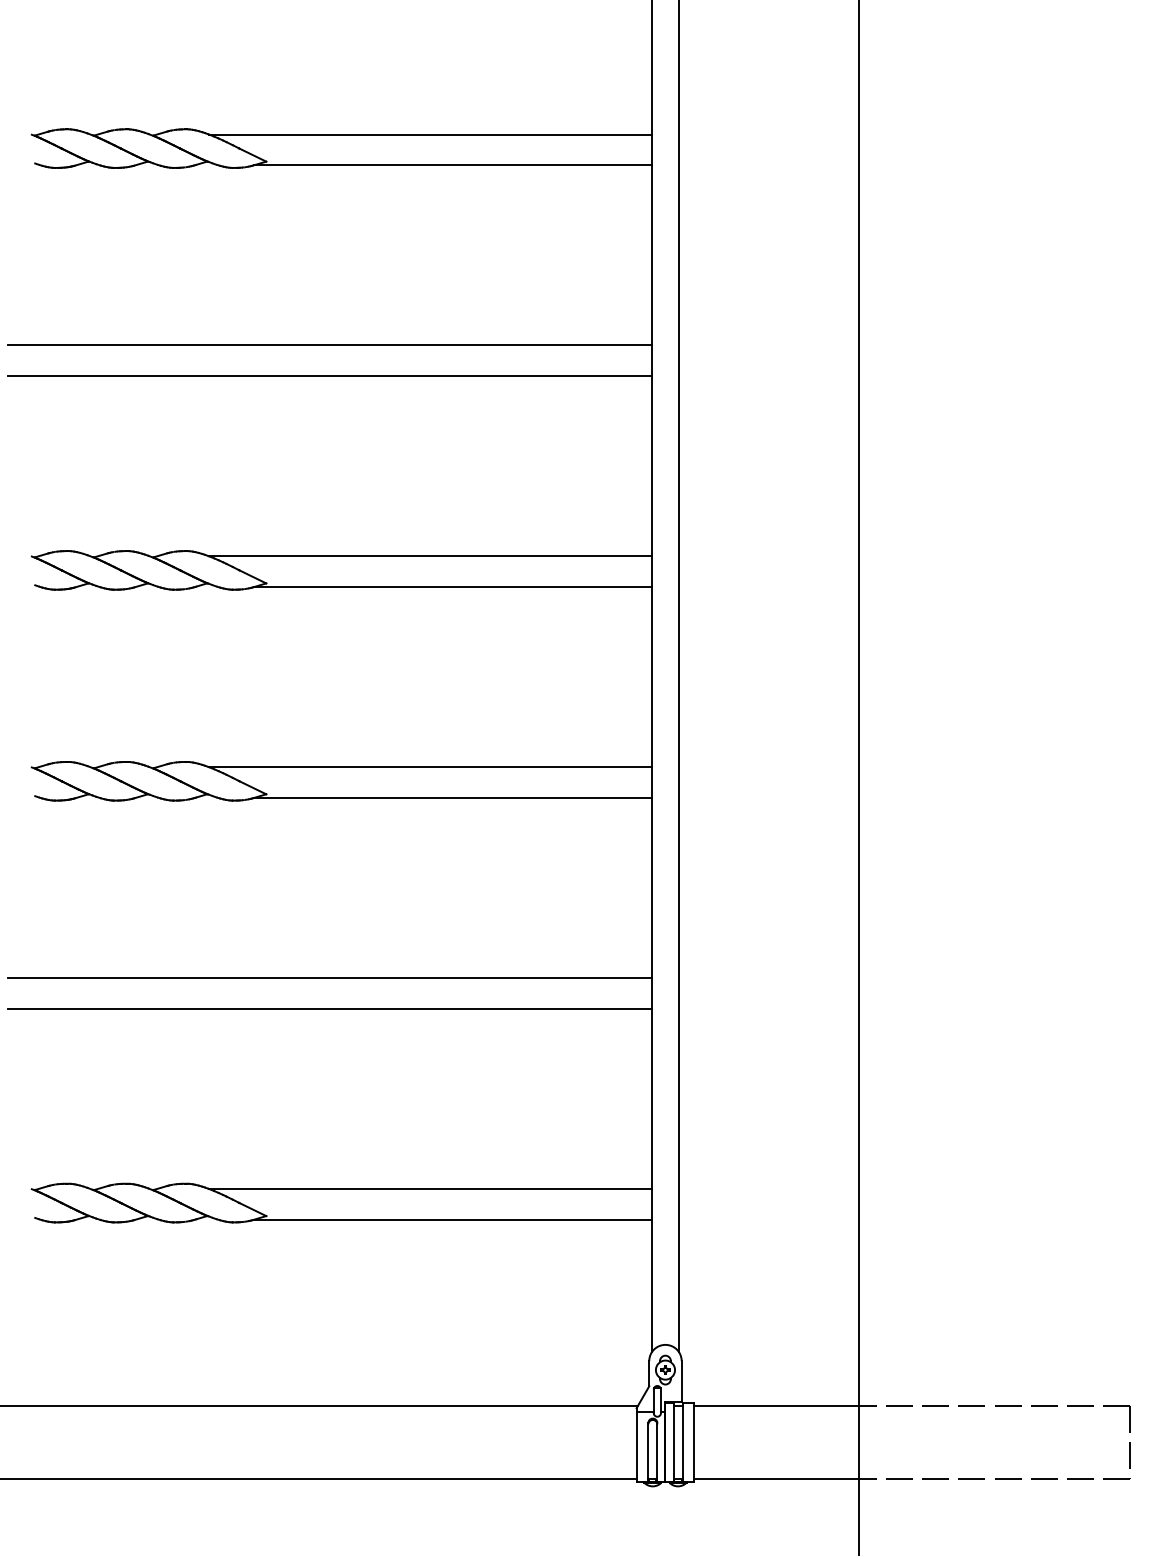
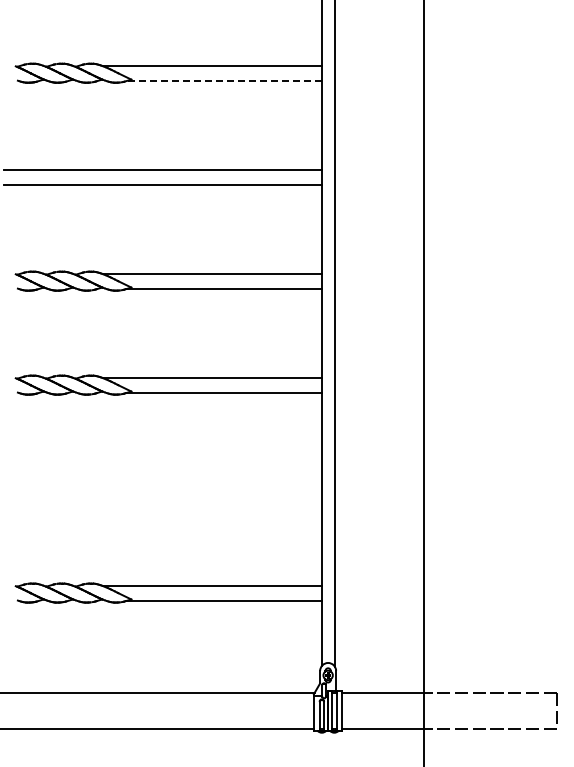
line: (453, 165) -> (223, 81), solid -> dashed
line: (329, 978) -> (162, 482), removed
line: (329, 1009) -> (162, 497), removed

